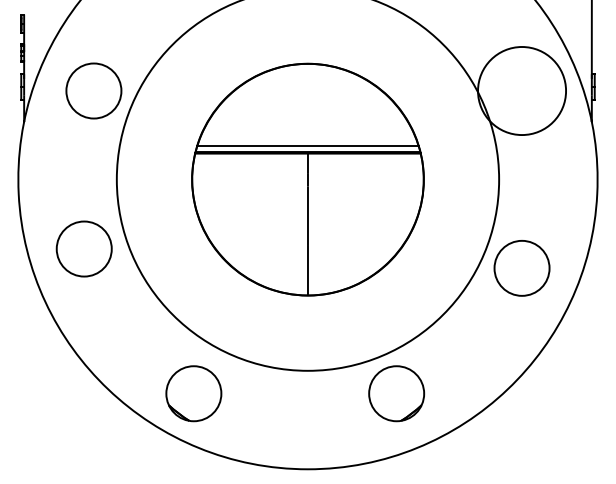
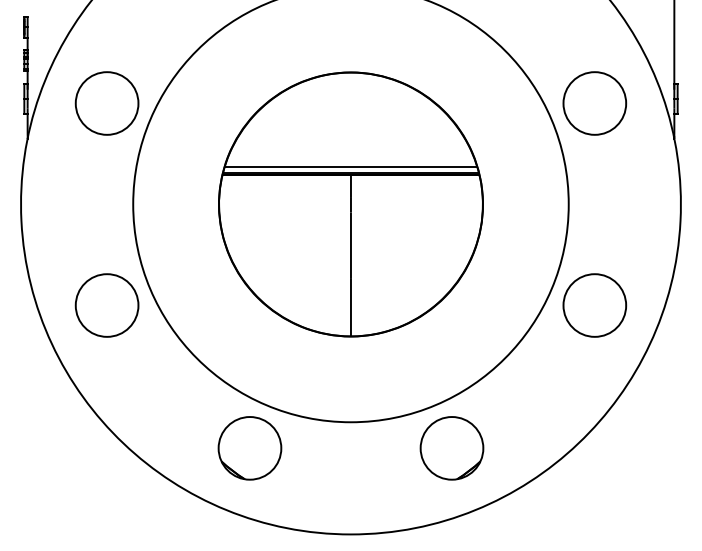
circle: (521, 91) -> (594, 103), size x0.62
circle: (83, 249) -> (106, 305), moved
part: (193, 393) -> (249, 448), moved

